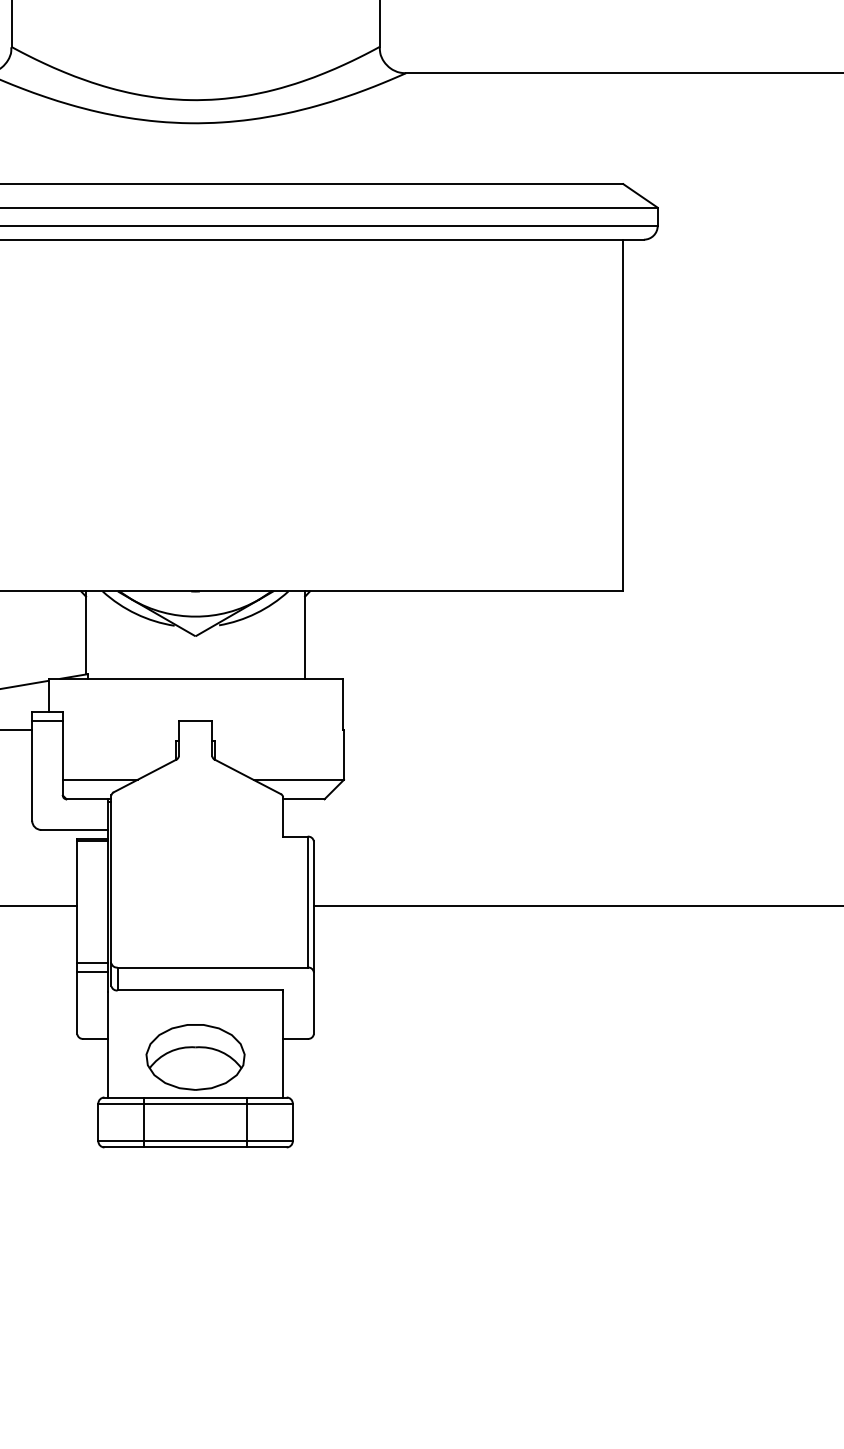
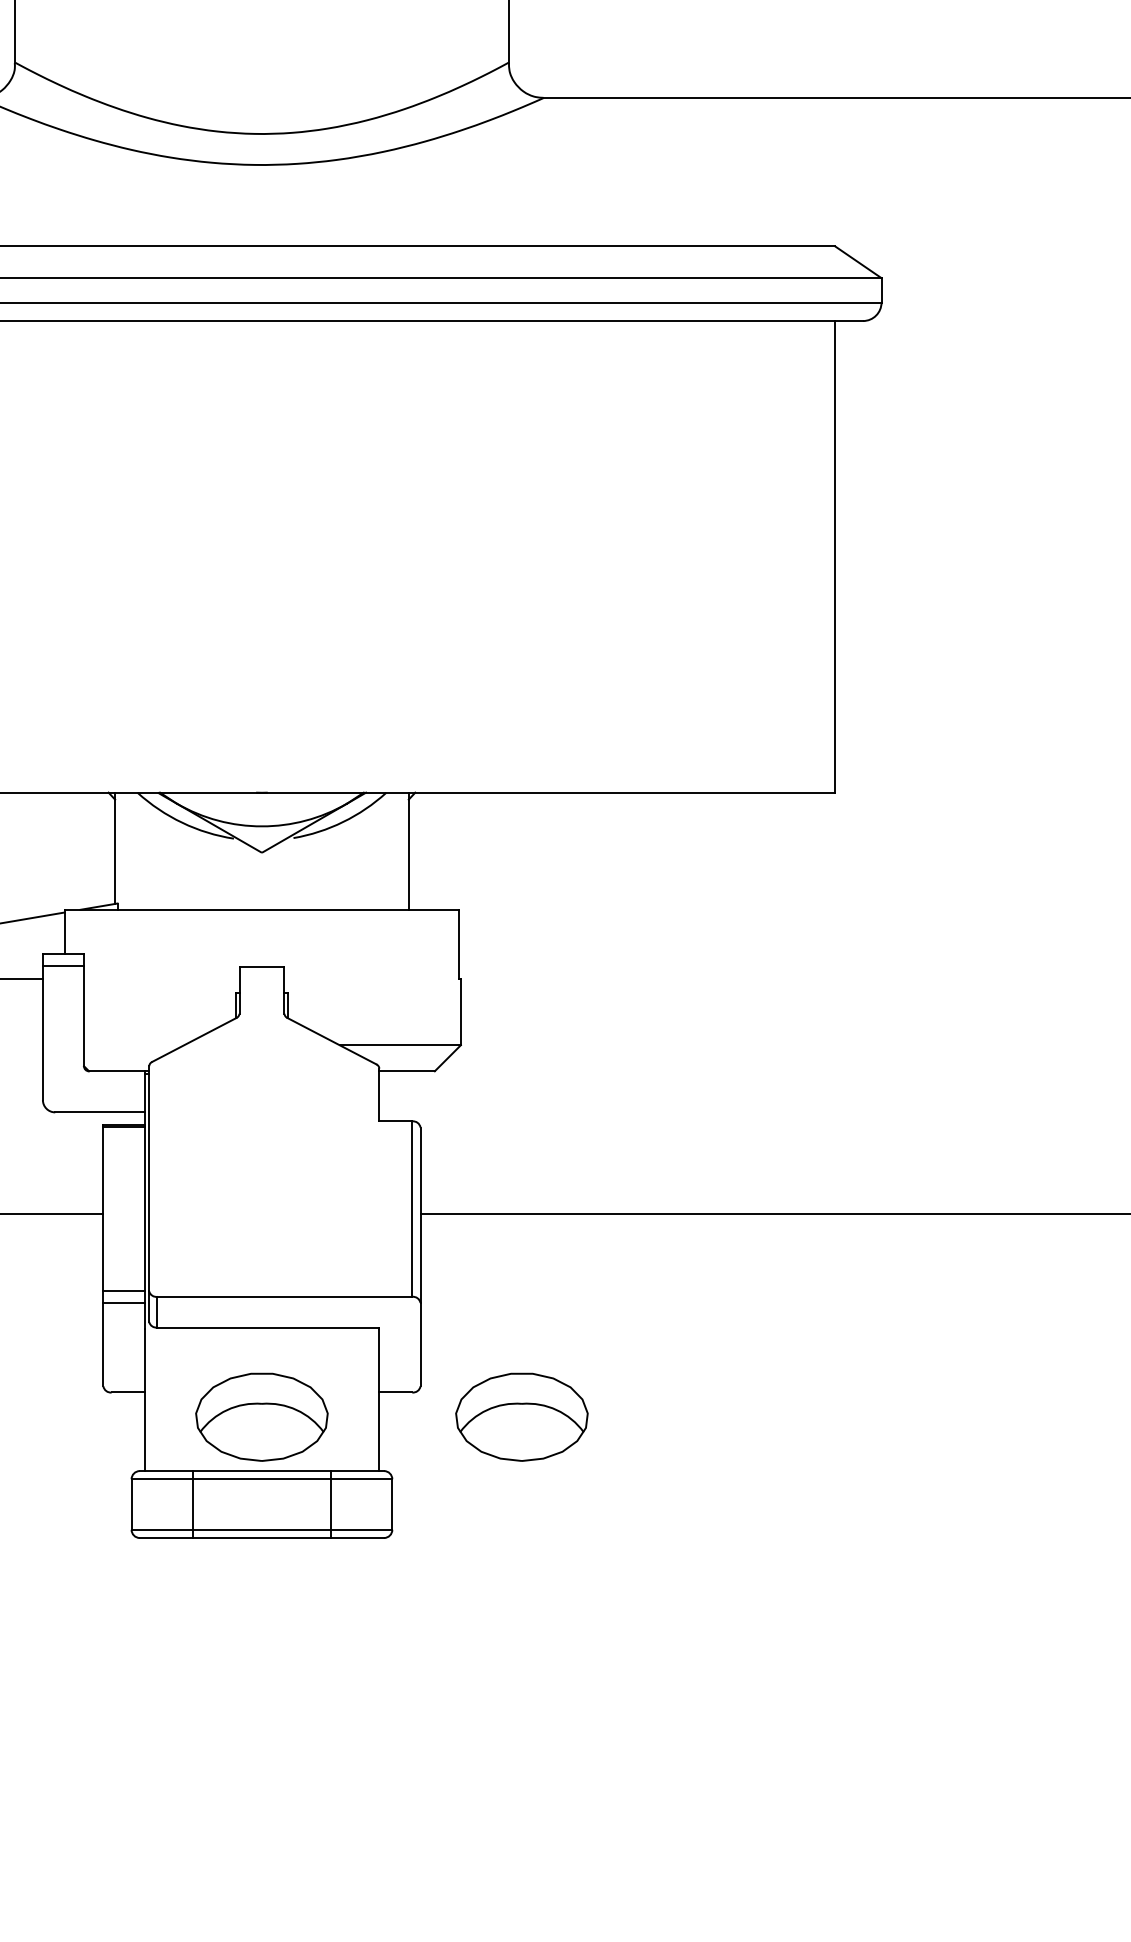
line: (100, 780) -> (134, 1045), removed
part: (389, 1056) -> (521, 1416), added

